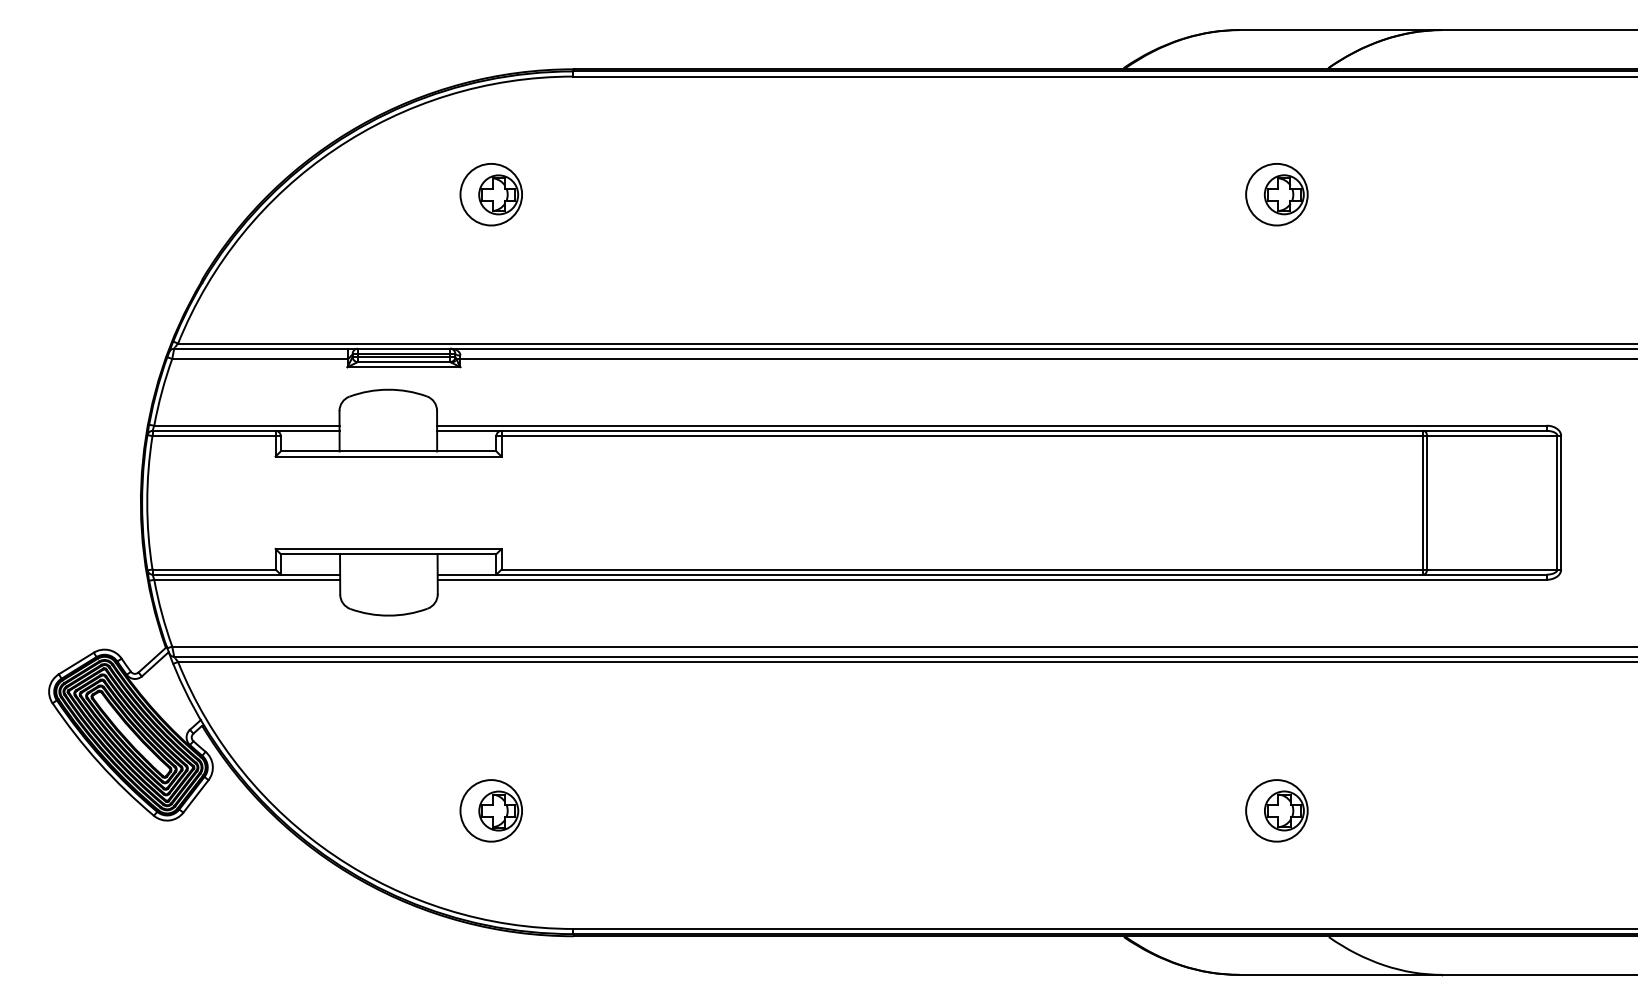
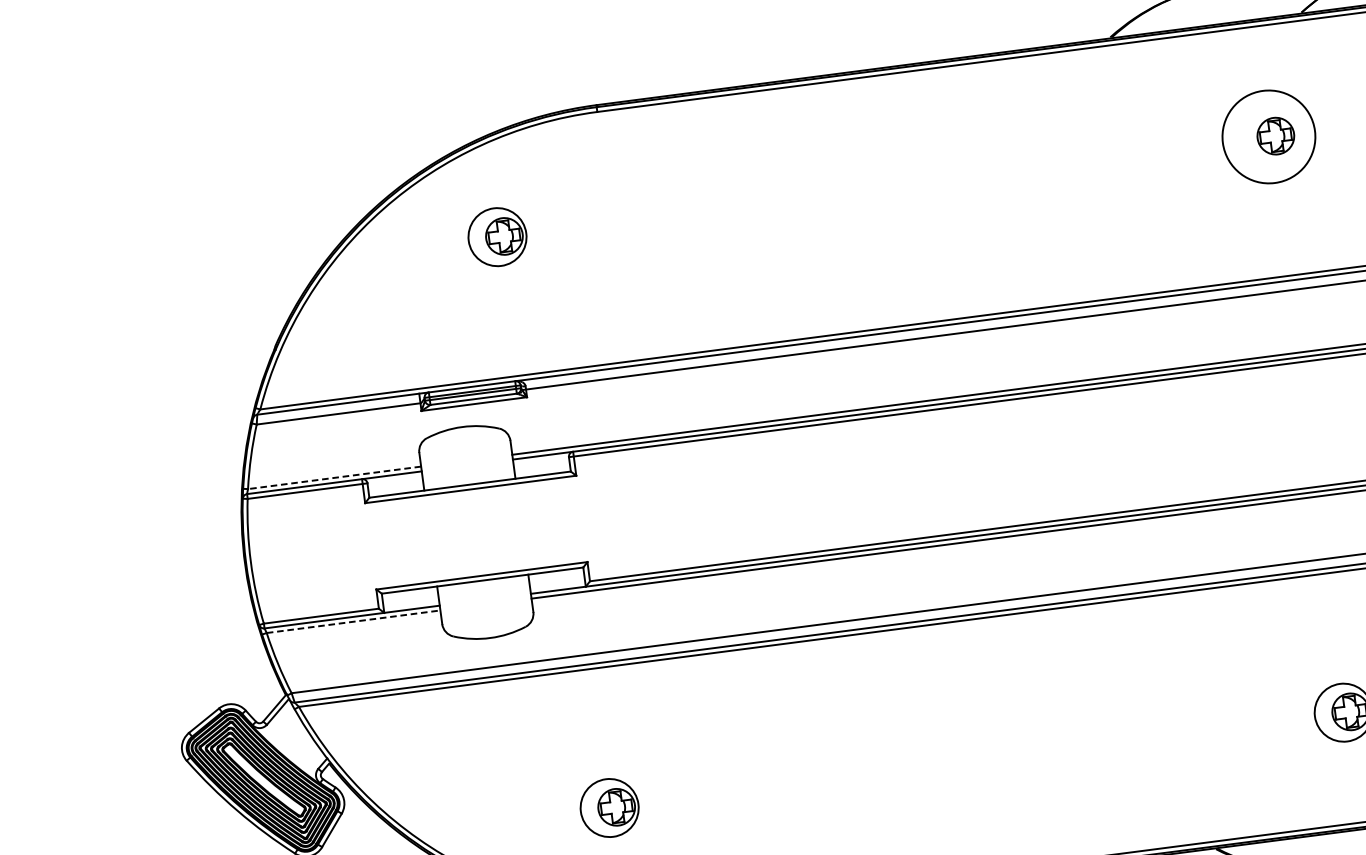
part: (490, 194) -> (496, 237), moved
circle: (1276, 194) -> (1268, 136), size x1.6
line: (246, 425) -> (334, 477), solid -> dashed
line: (247, 579) -> (353, 621), solid -> dashed

